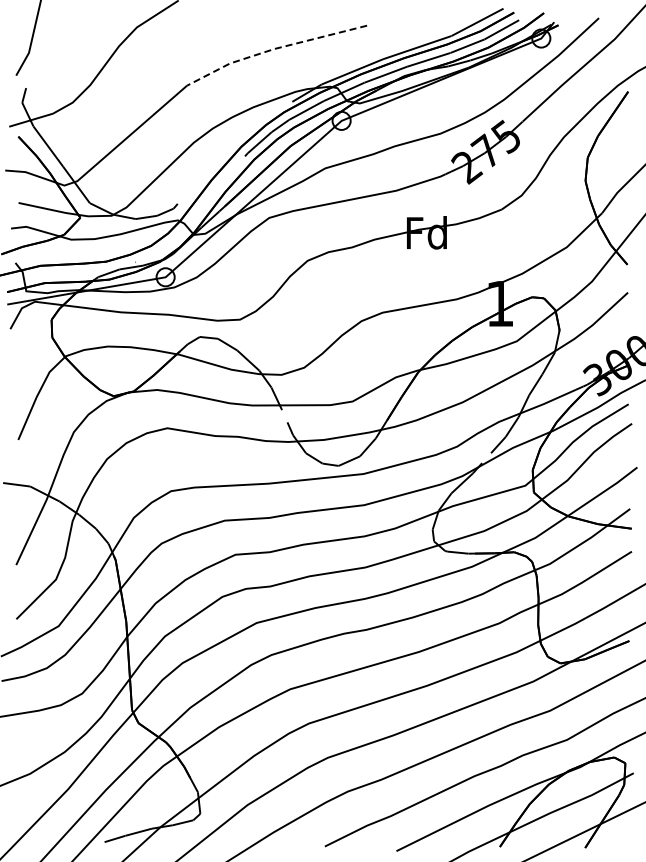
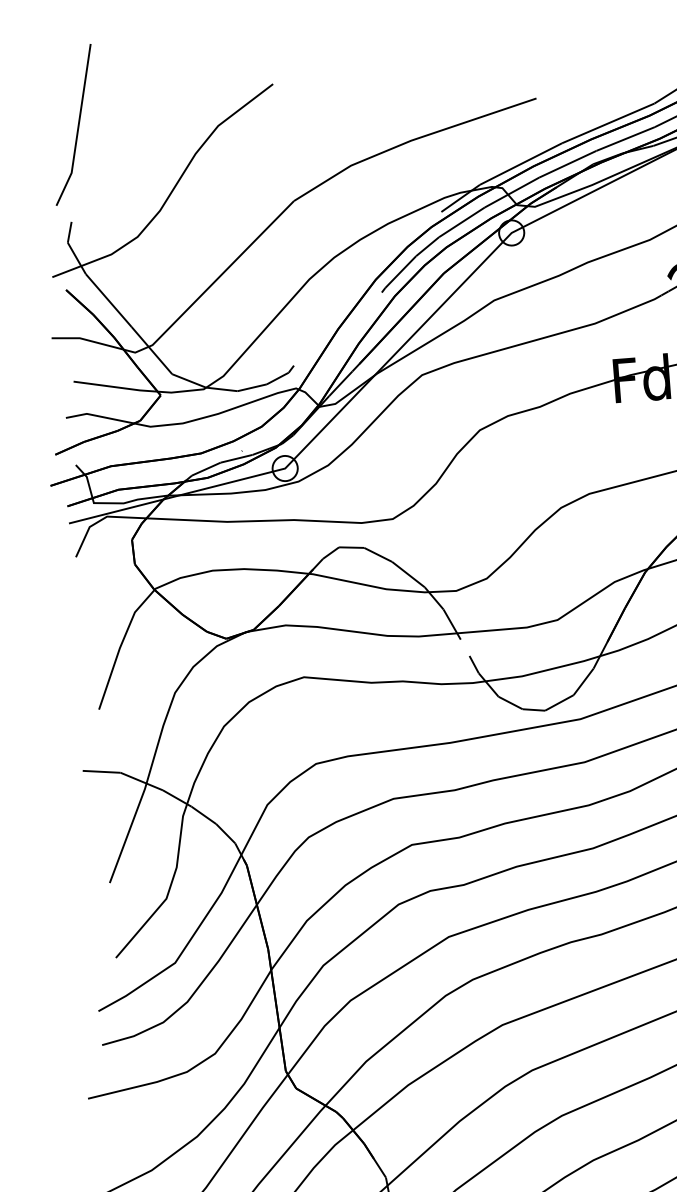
line: (274, 48) -> (410, 140), dashed -> solid

